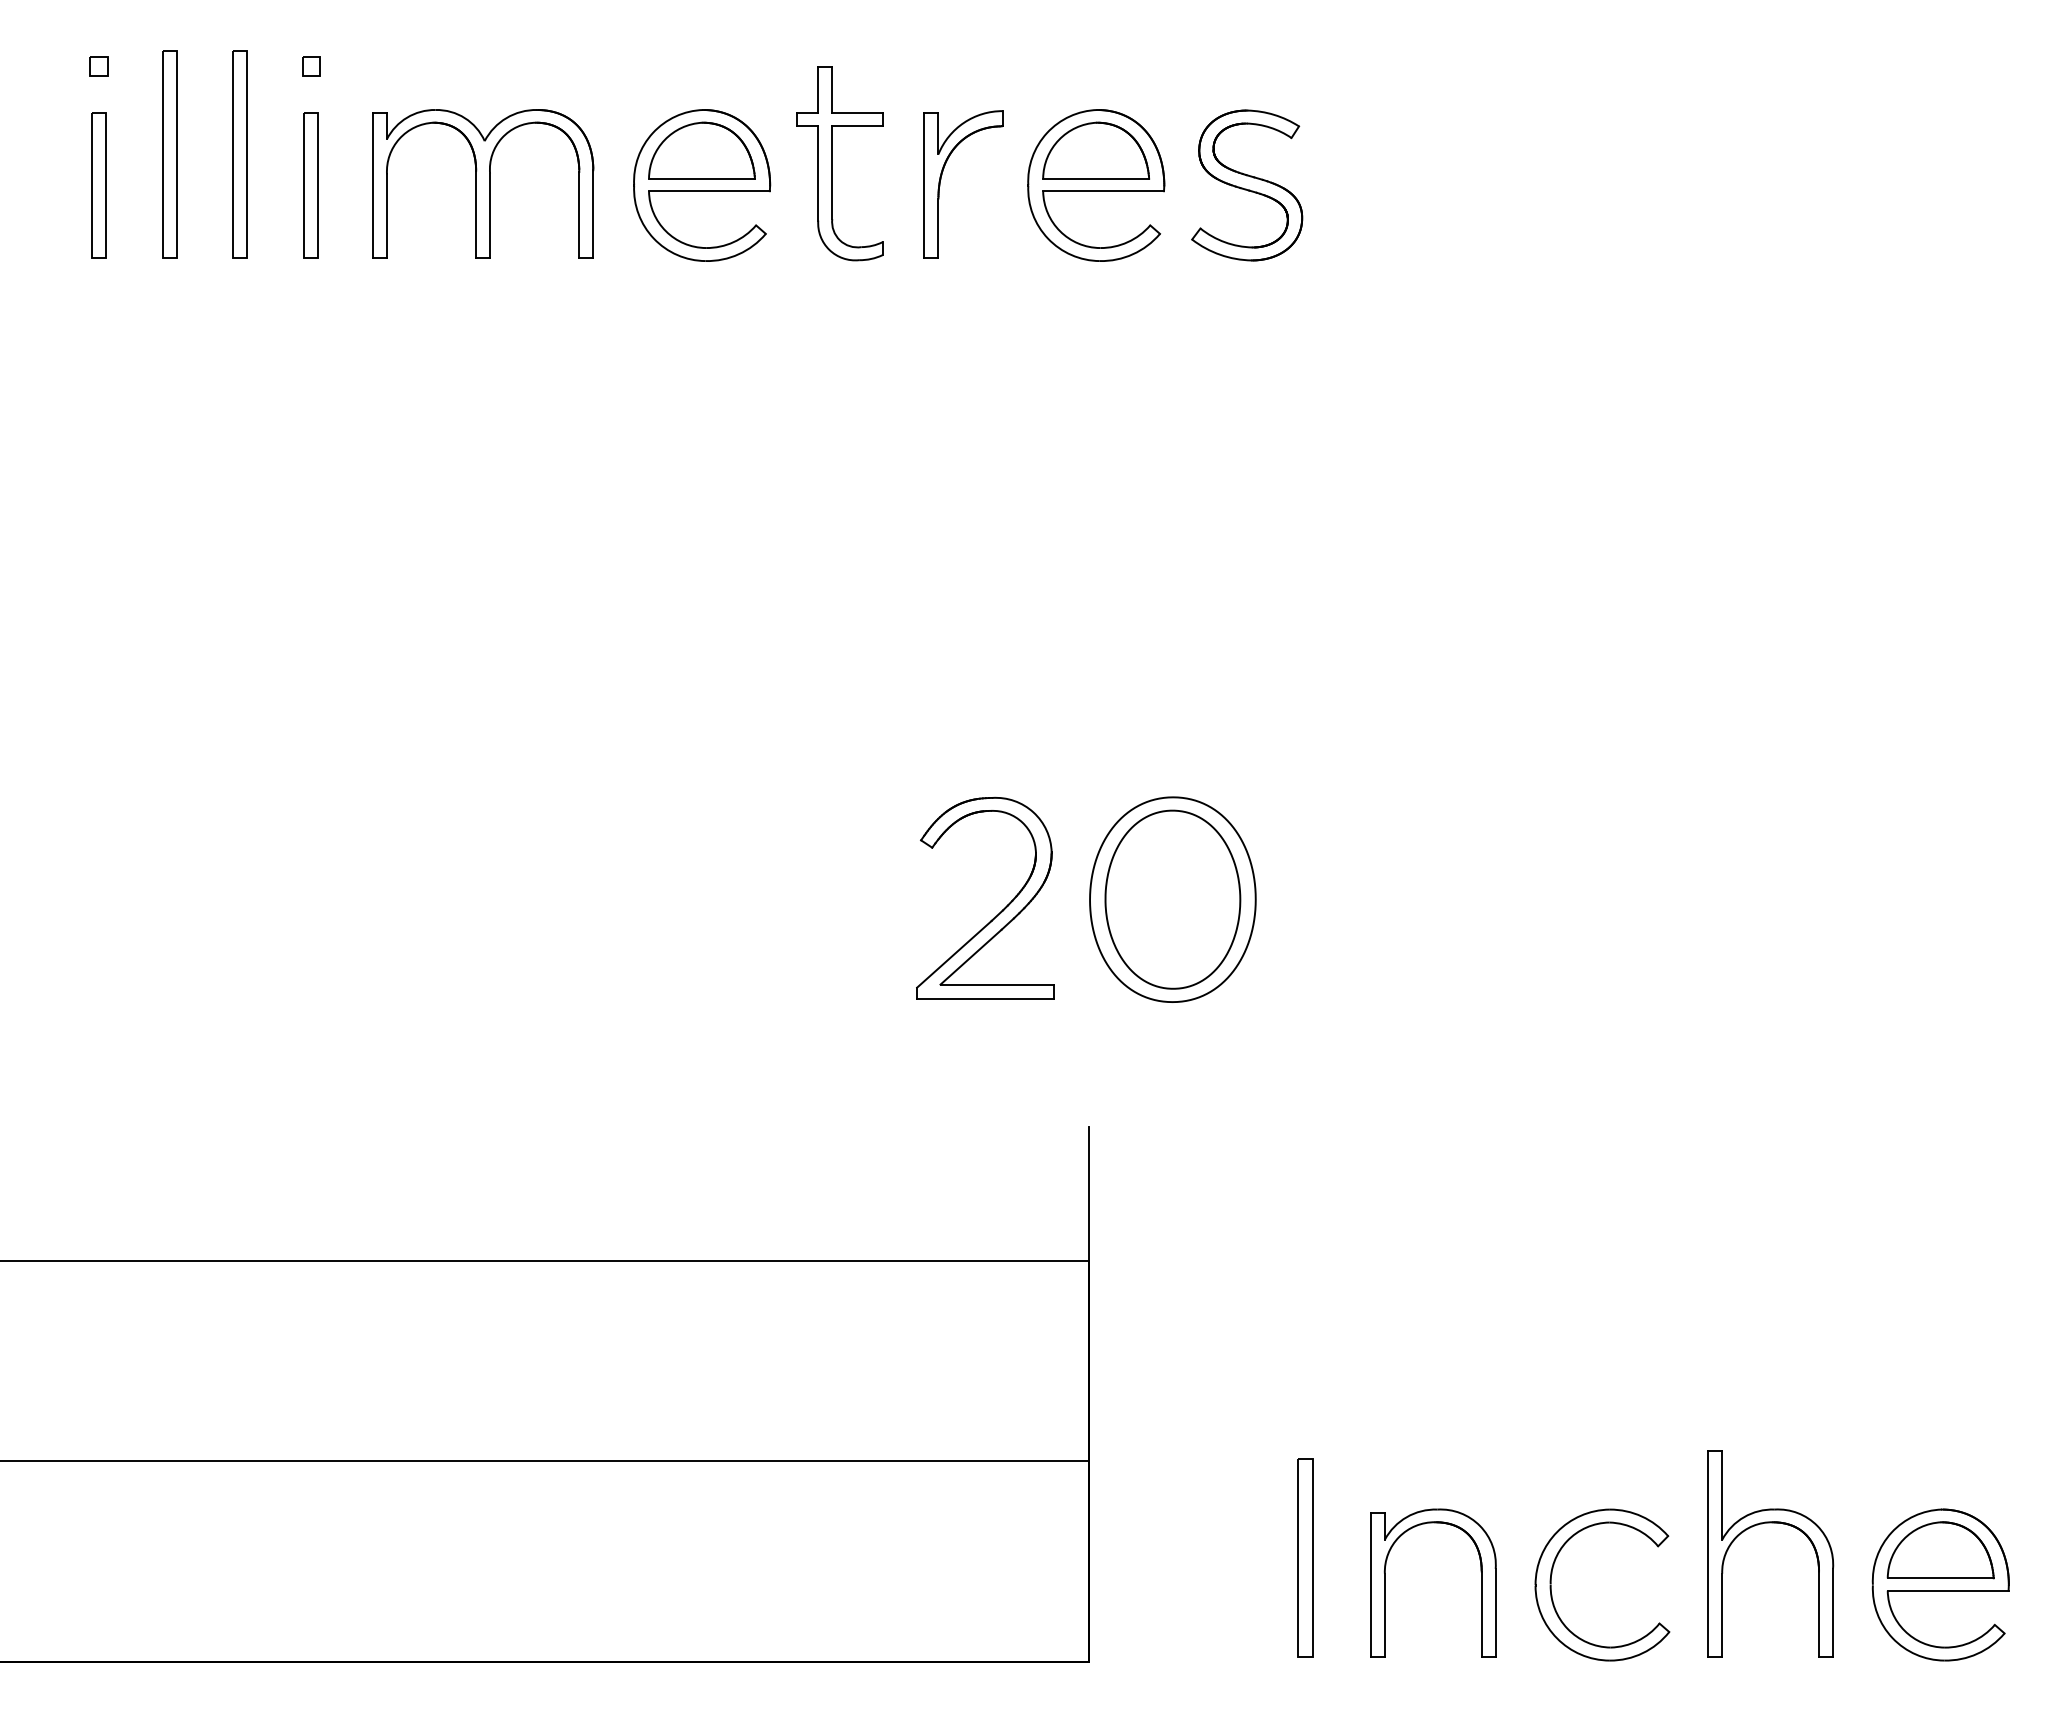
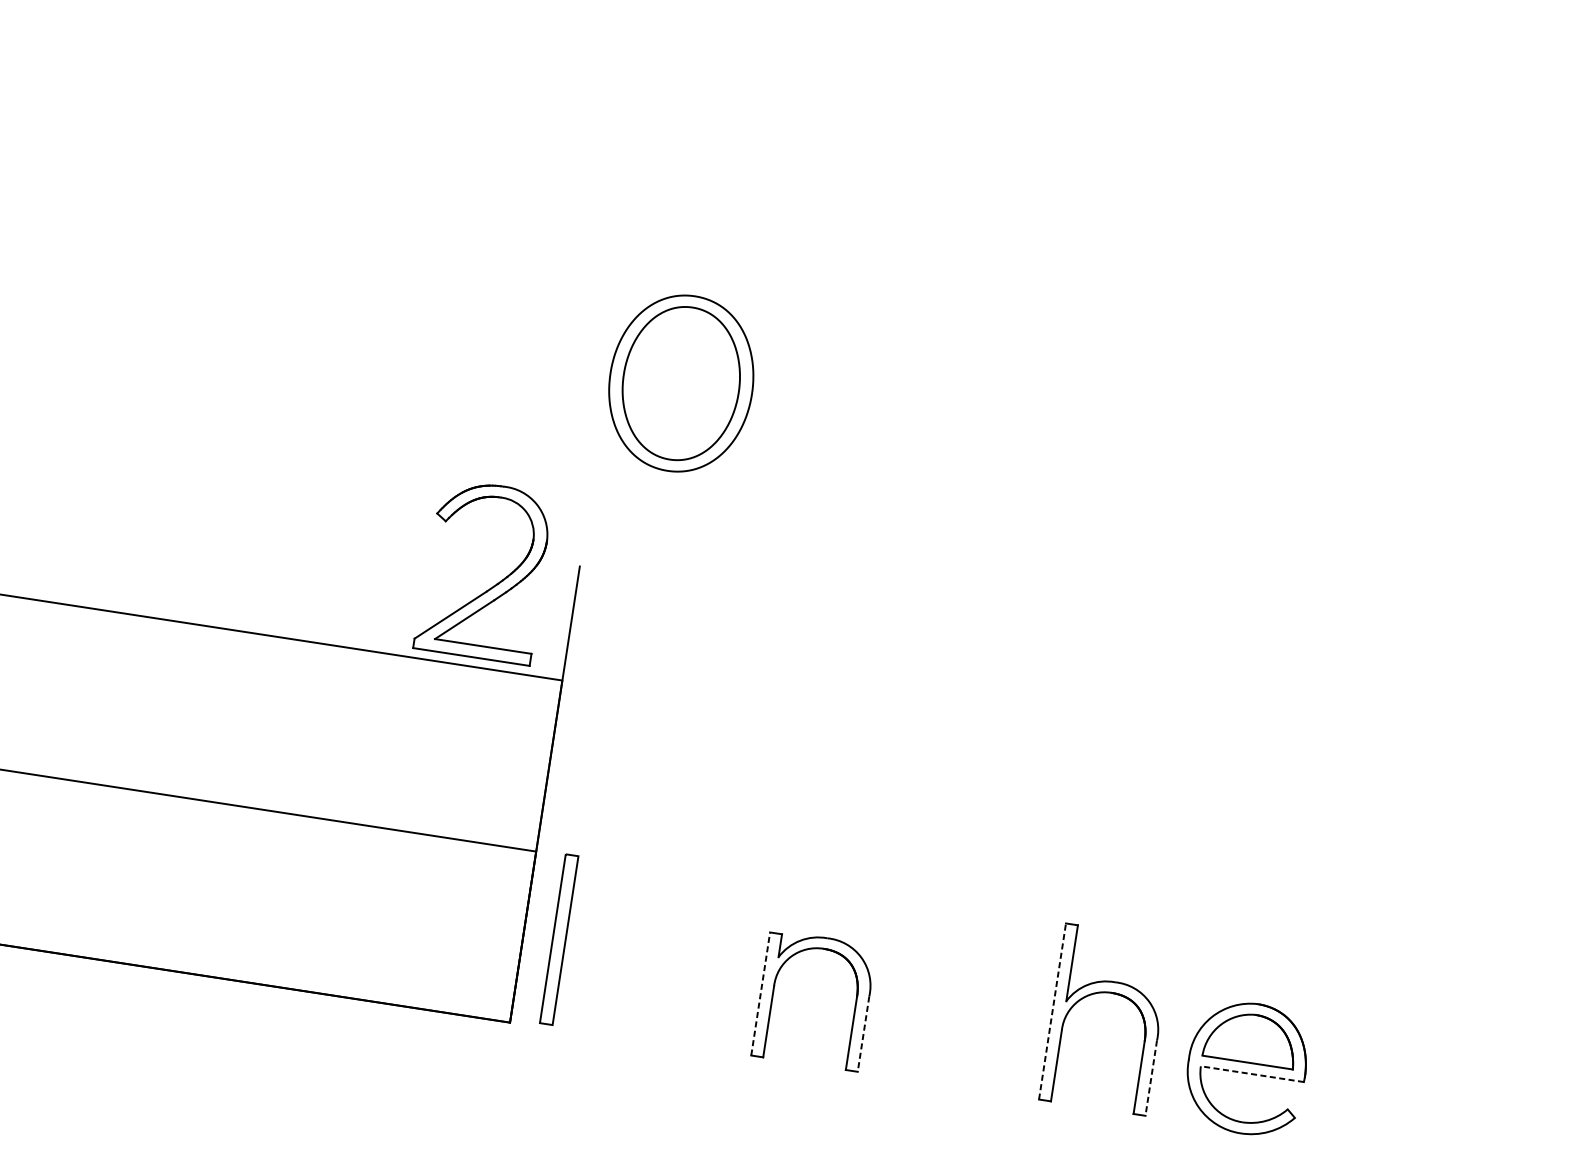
part: (1000, 911) -> (495, 584), moved
line: (1708, 1553) -> (1052, 1011), solid -> dashed
part: (1305, 1557) -> (559, 939), moved
part: (1552, 1574) -> (917, 1008), removed
line: (1370, 1584) -> (760, 993), solid -> dashed
line: (1947, 1590) -> (1251, 1073), solid -> dashed
line: (1495, 1613) -> (863, 1034), solid -> dashed
line: (1833, 1613) -> (1151, 1078), solid -> dashed

